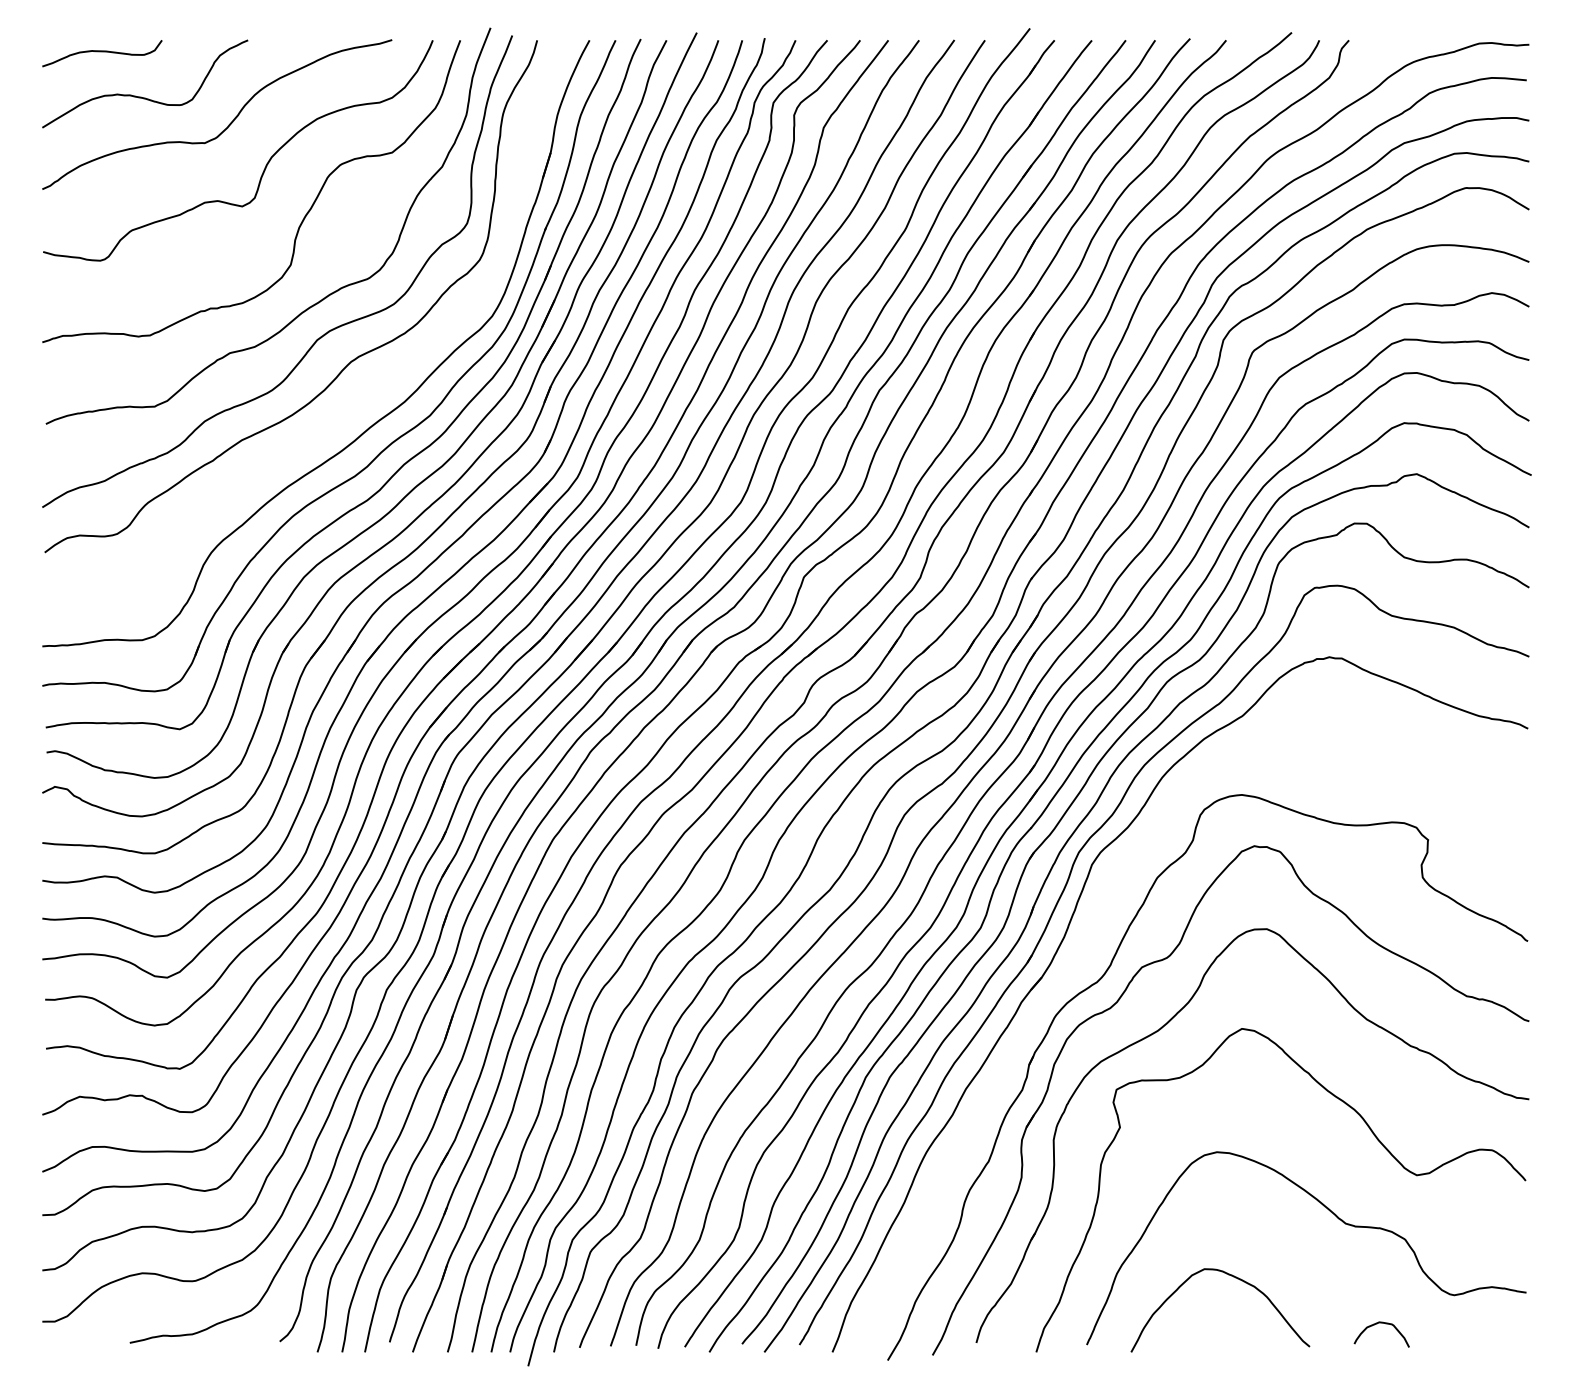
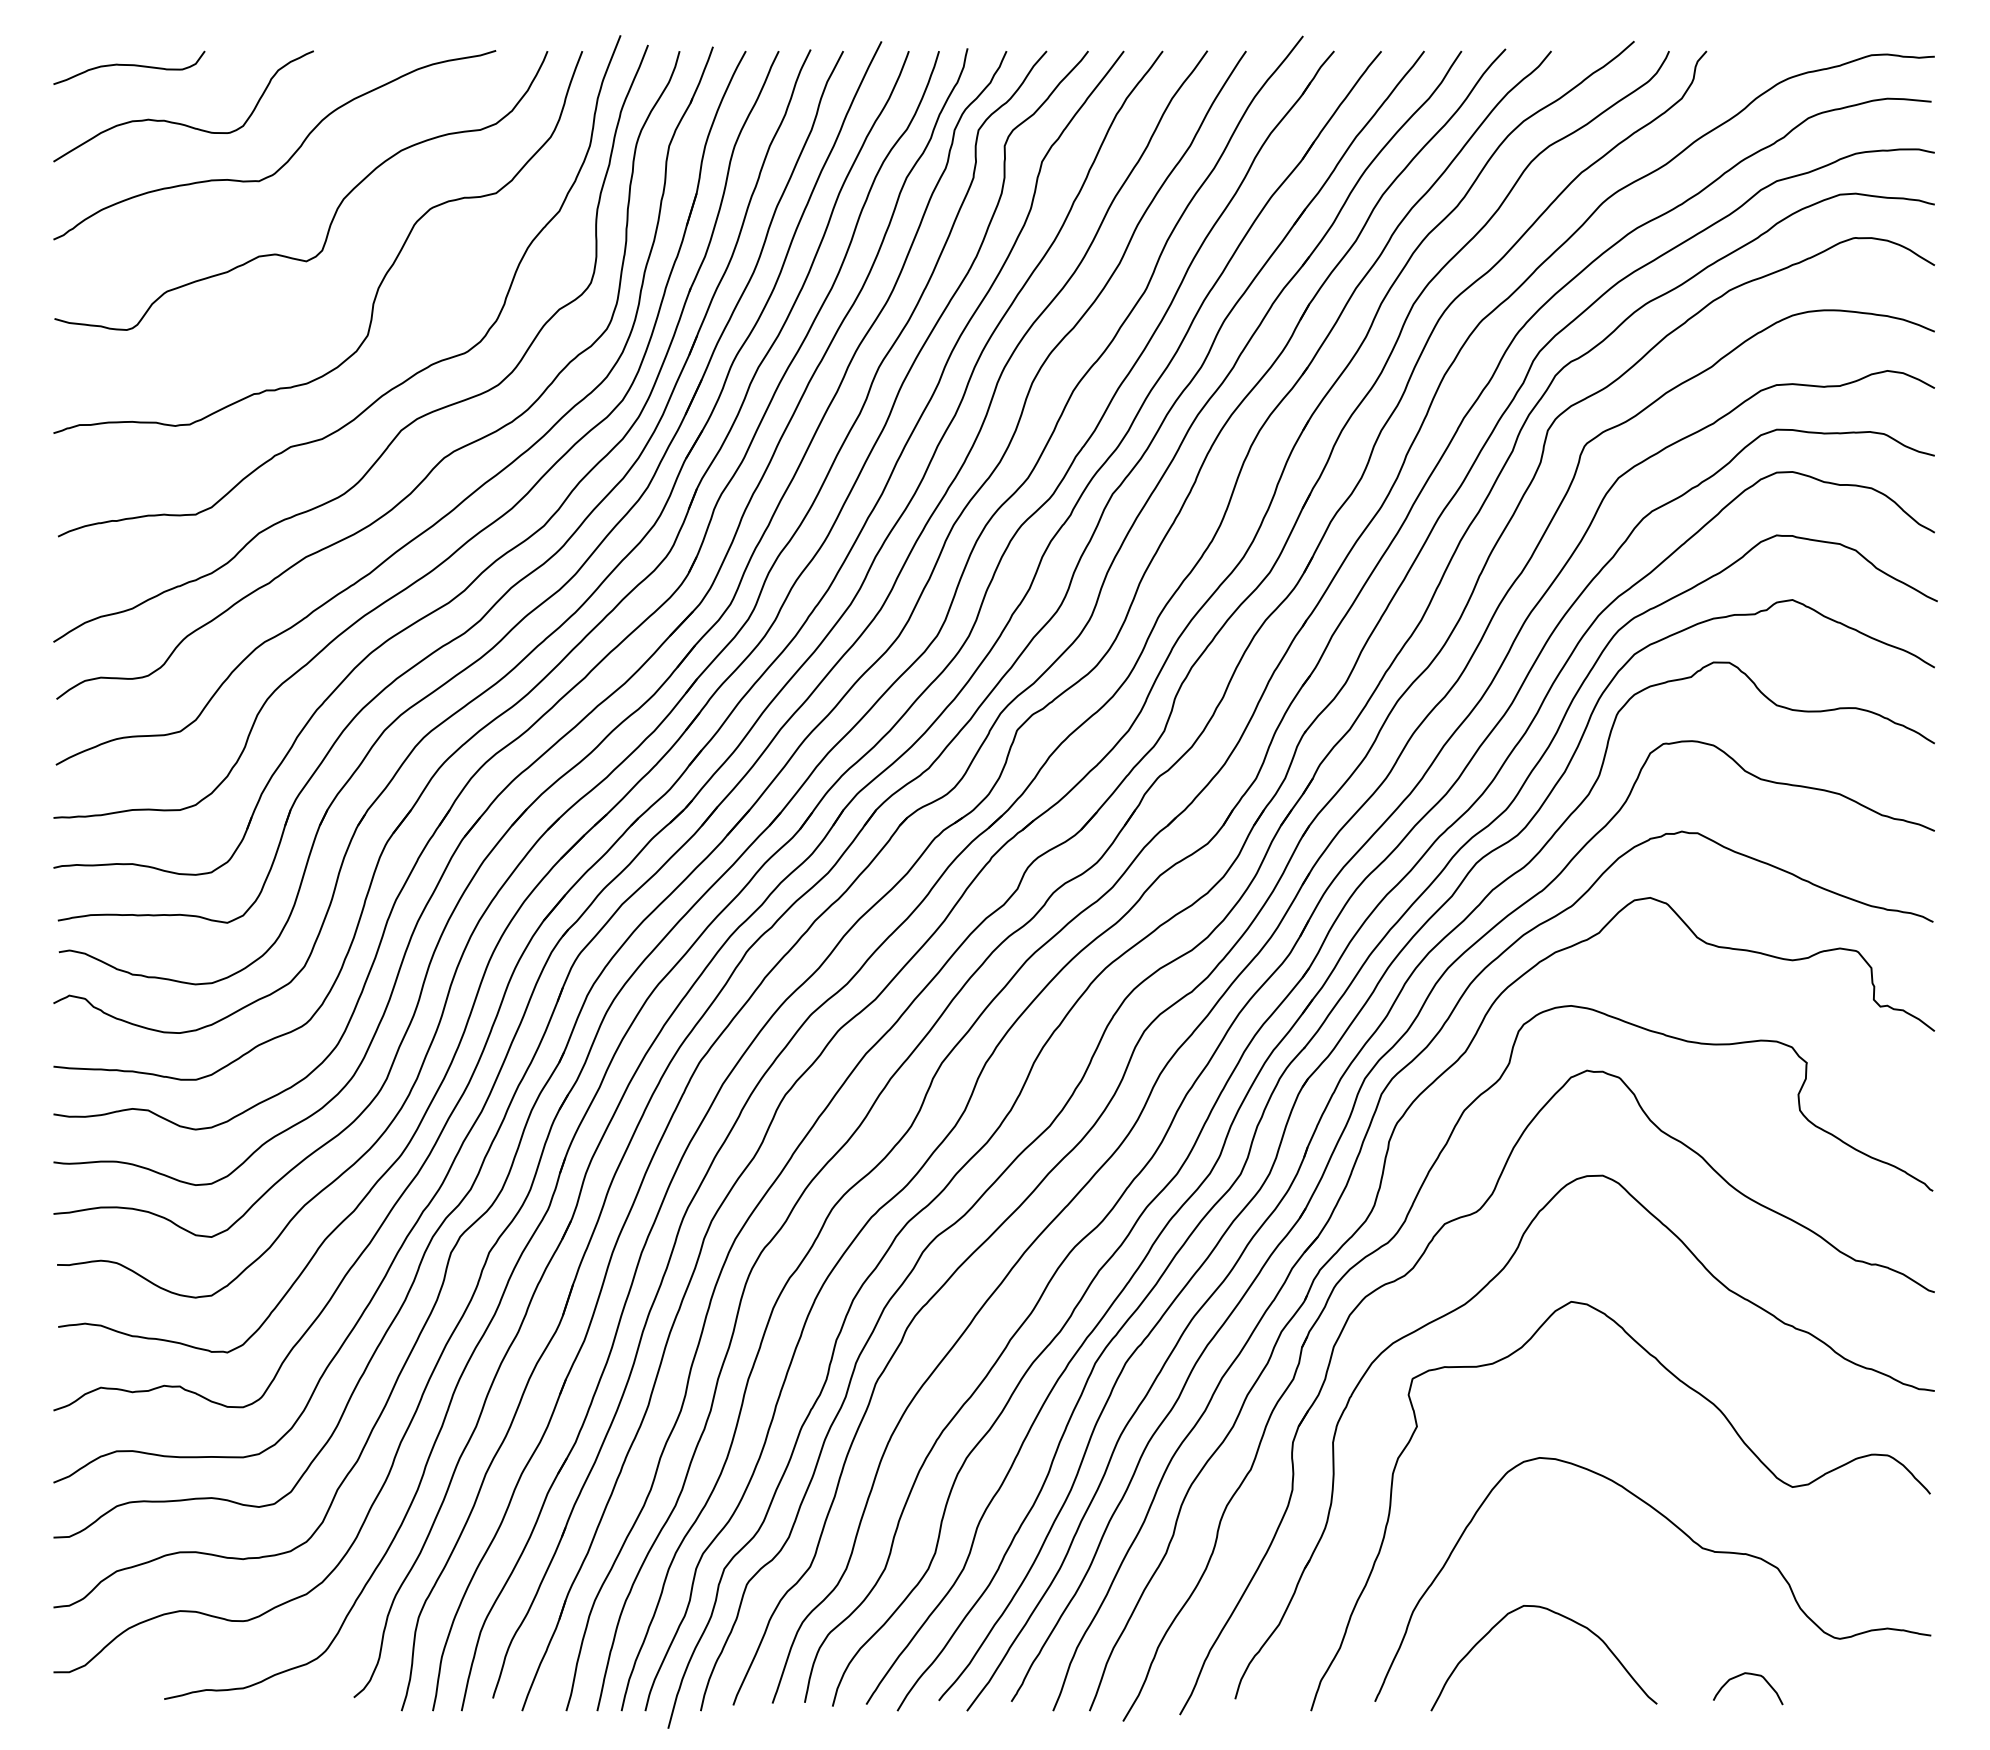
part: (368, 392) -> (466, 496), added
part: (1082, 962) -> (1369, 1217), added

